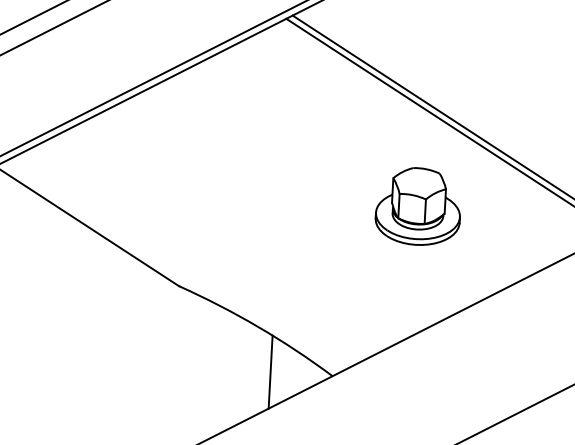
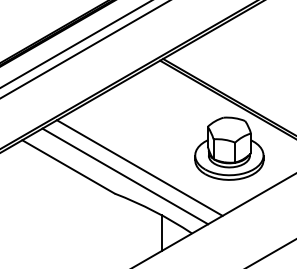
part: (418, 206) -> (229, 148), size x1.67
line: (232, 235) -> (139, 167), added
line: (202, 252) -> (125, 176), added

